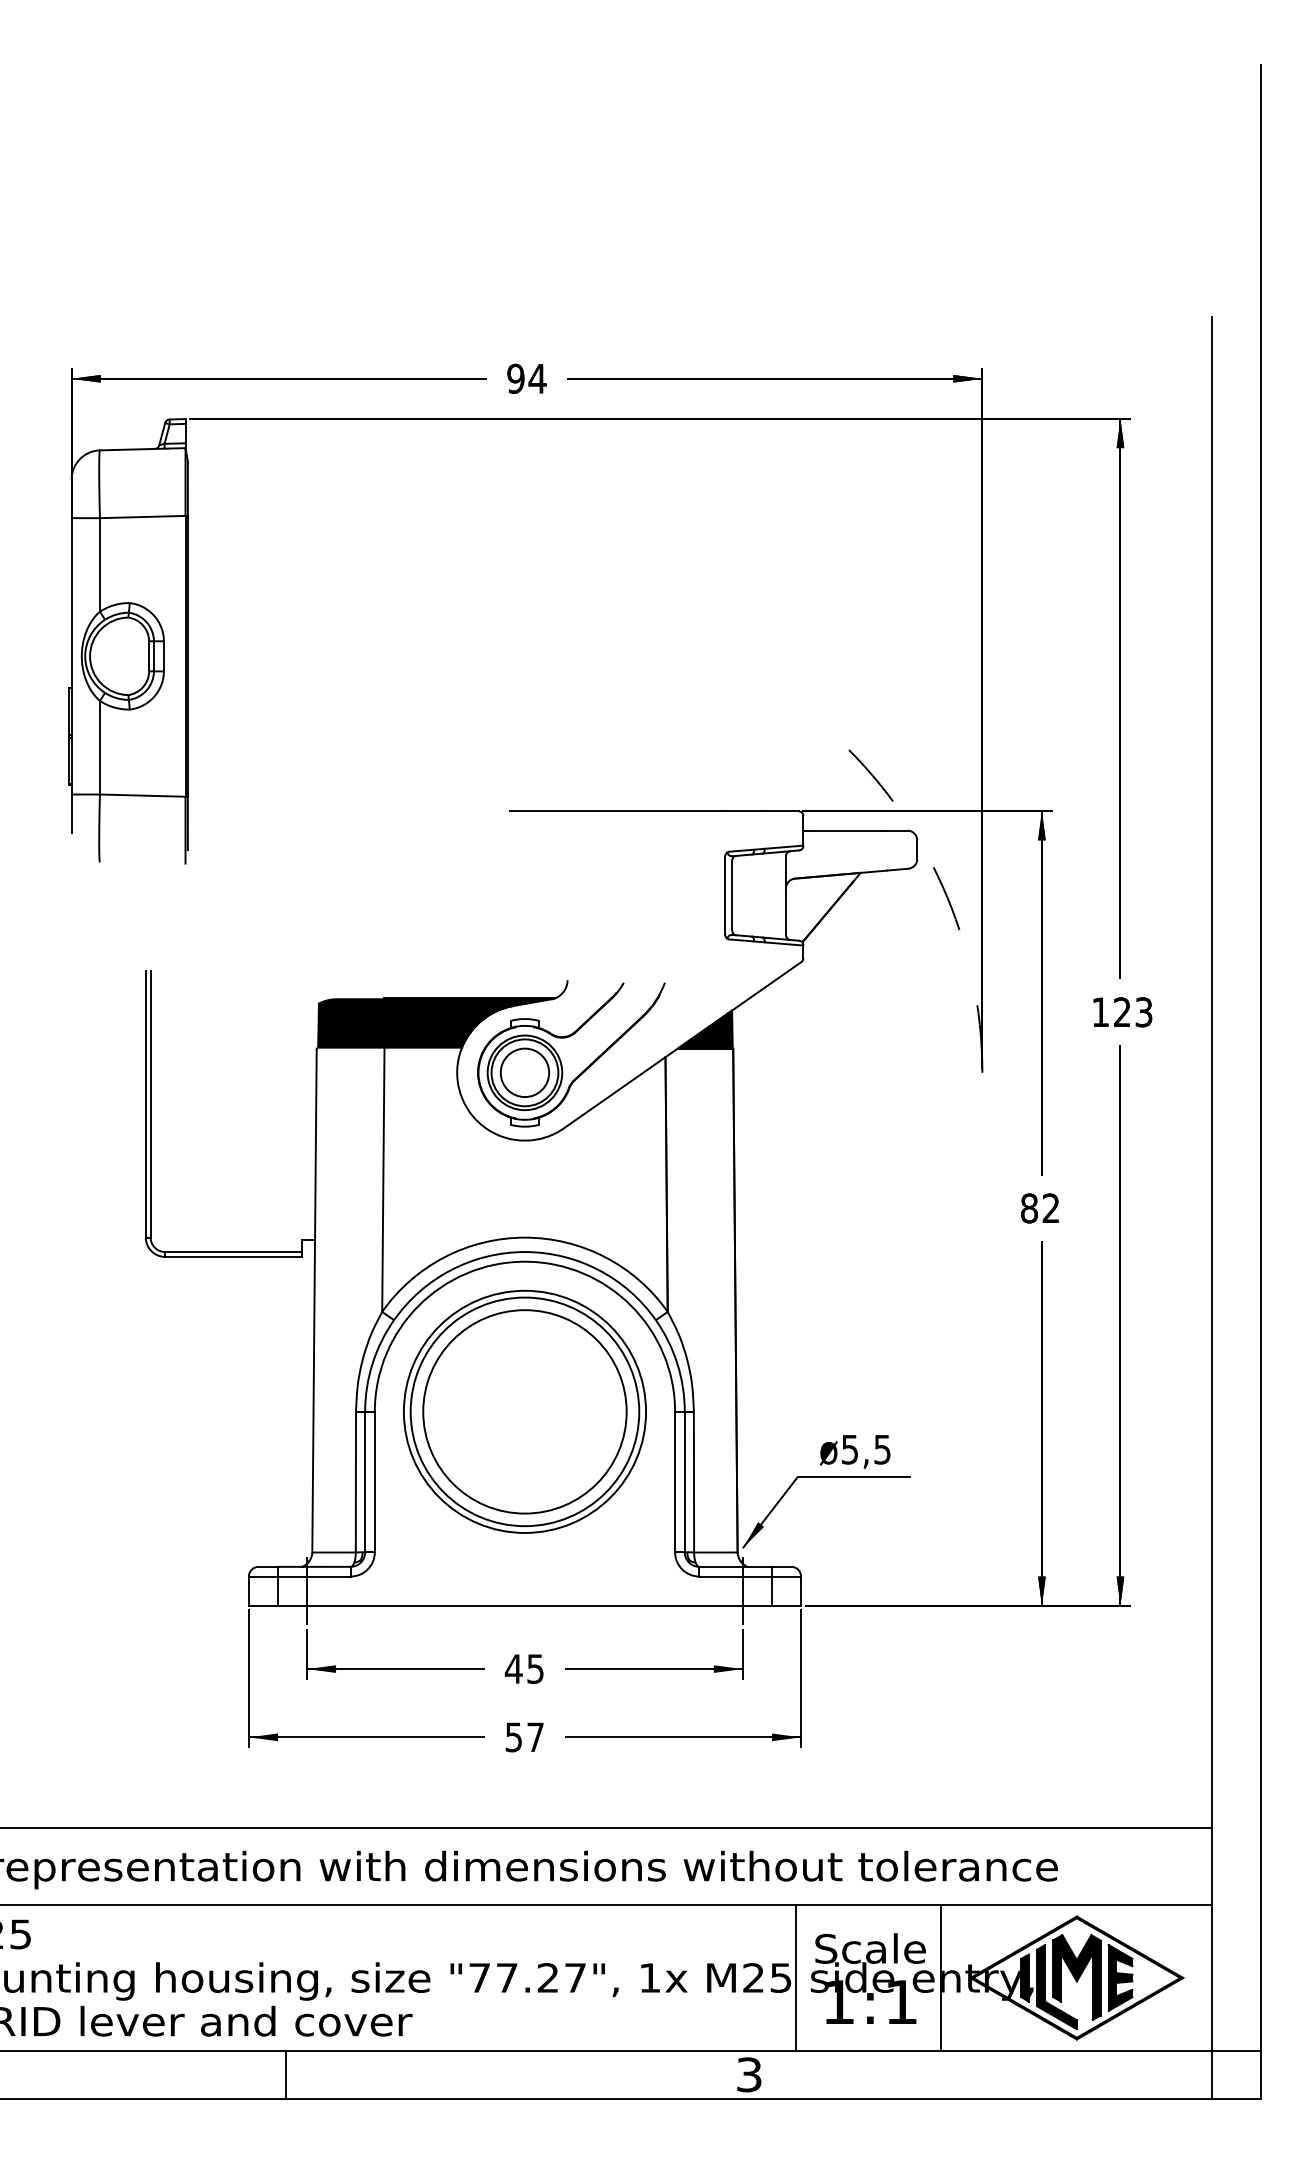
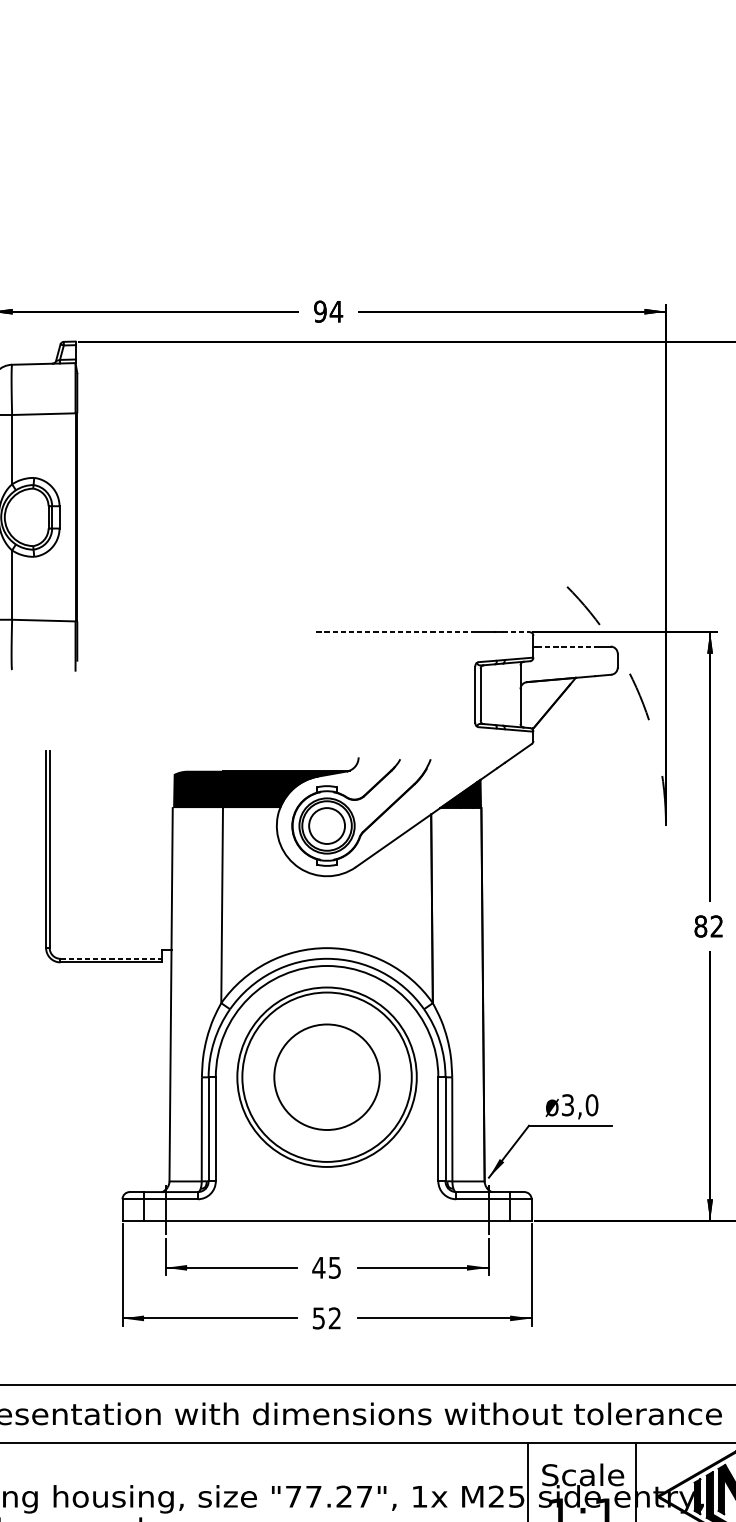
line: (618, 811) -> (396, 632), solid -> dashed
line: (780, 811) -> (516, 632), solid -> dashed
line: (847, 830) -> (566, 646), solid -> dashed
line: (233, 1252) -> (111, 959), solid -> dashed
circle: (524, 1411) -> (326, 1076), size x0.7
text: (866, 1449) -> (580, 1105), ø5,5 -> ø3,0
text: (535, 1736) -> (334, 1317), 57 -> 52

